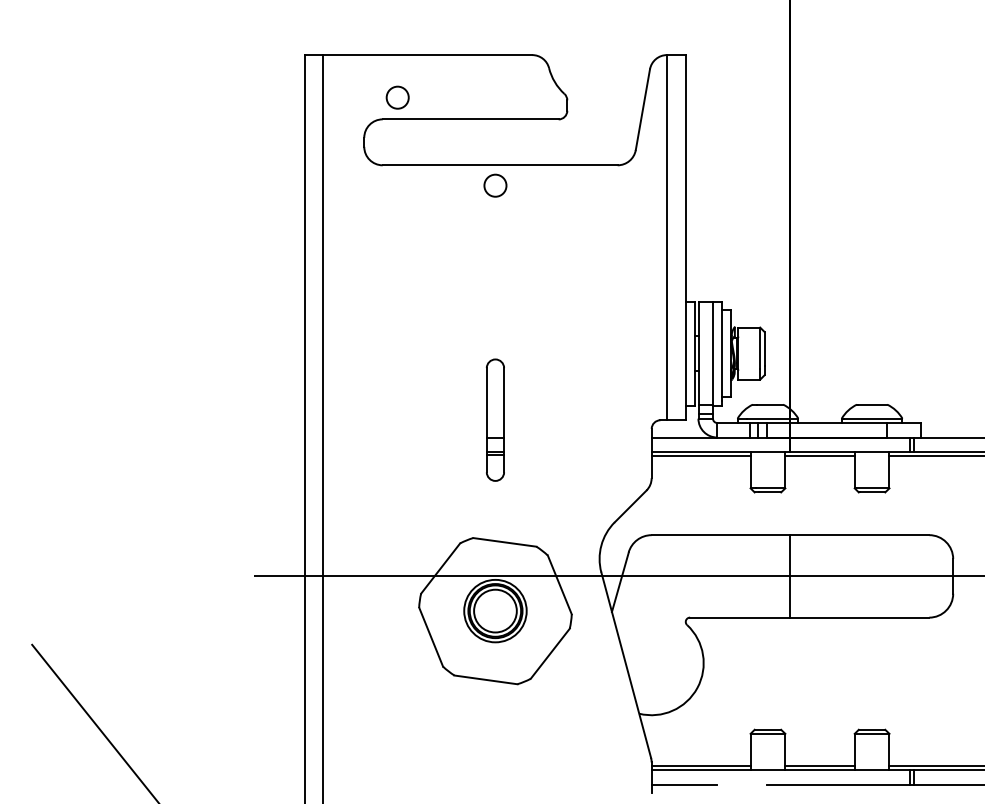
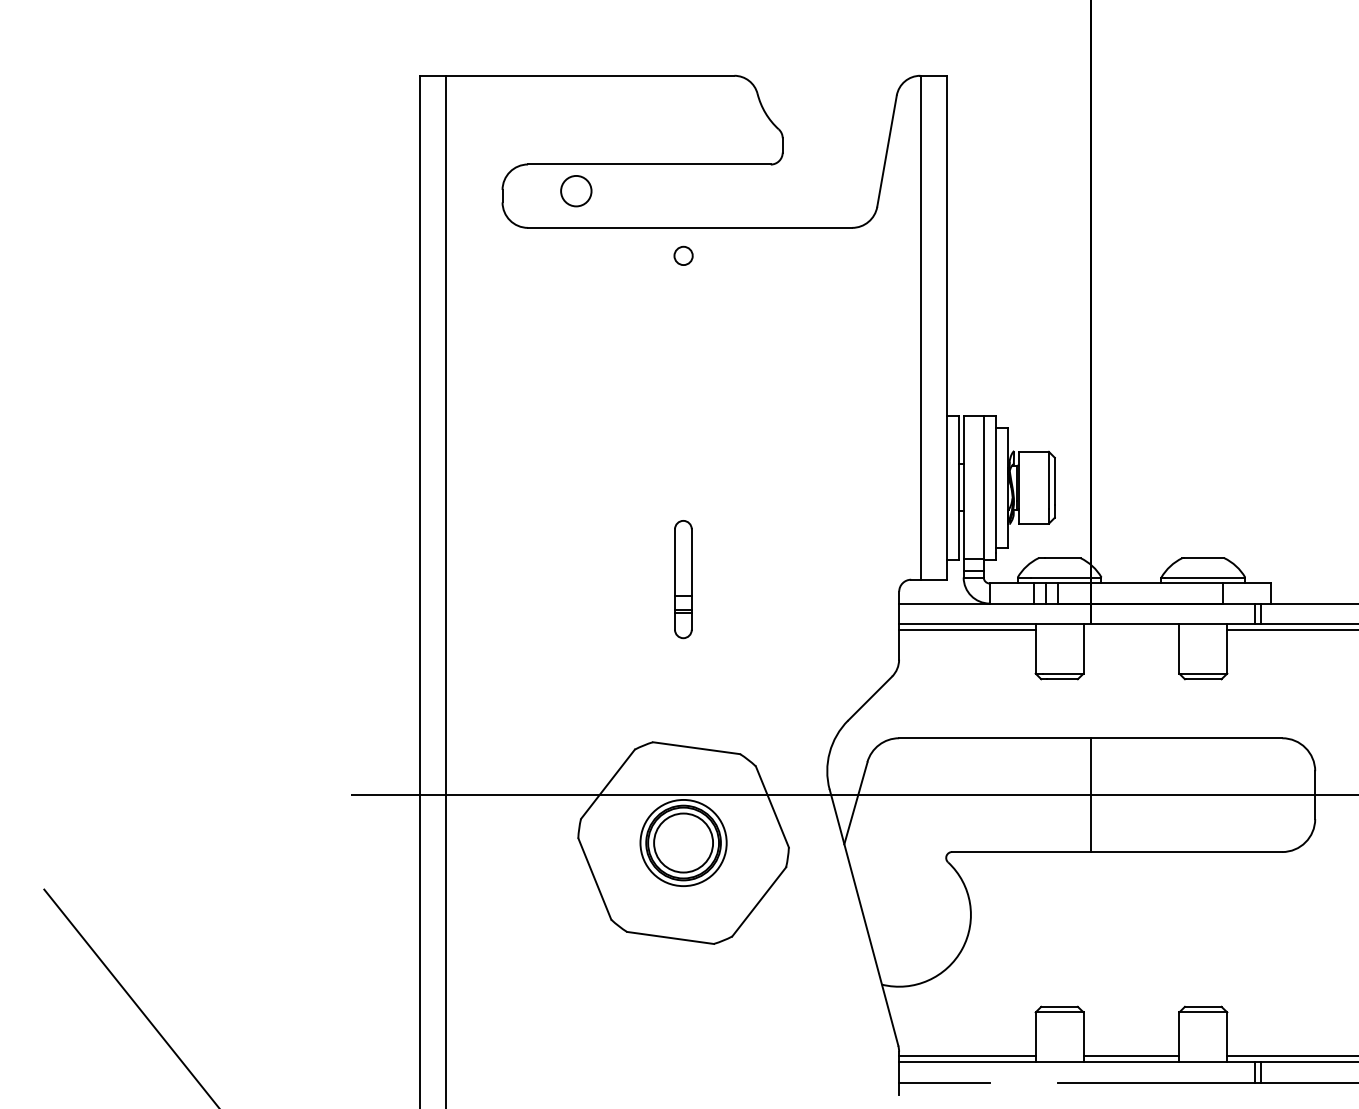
circle: (397, 97) -> (576, 190), moved
circle: (495, 185) -> (683, 255), size x0.6
part: (494, 419) -> (682, 578), size x0.7
line: (819, 456) -> (1130, 629), removed

